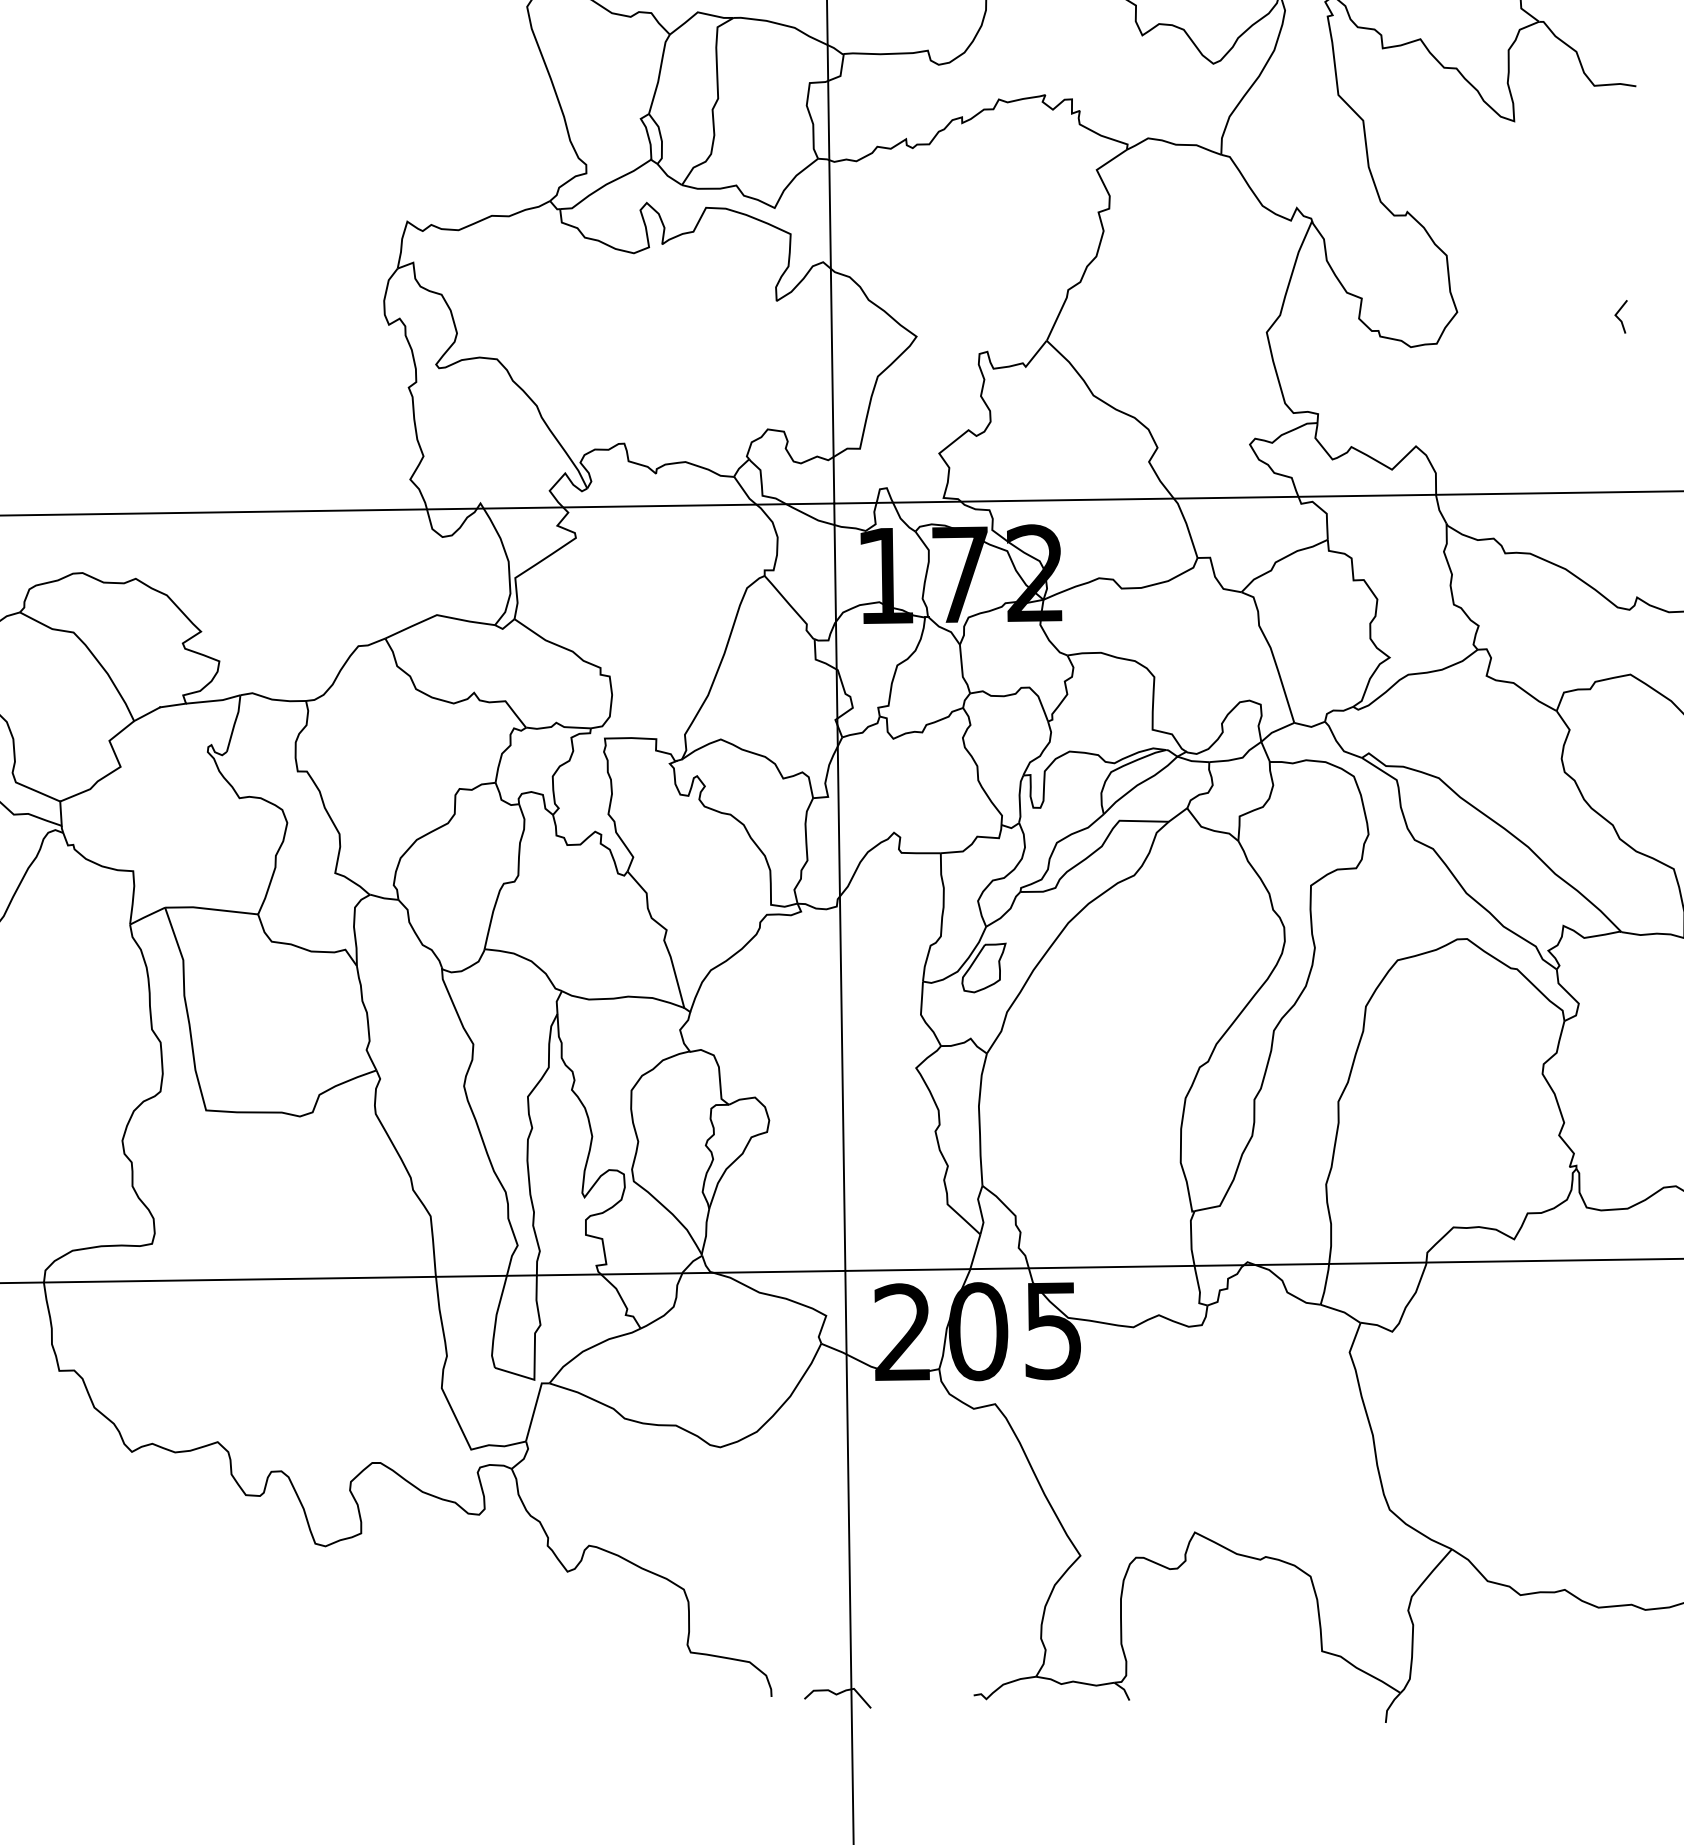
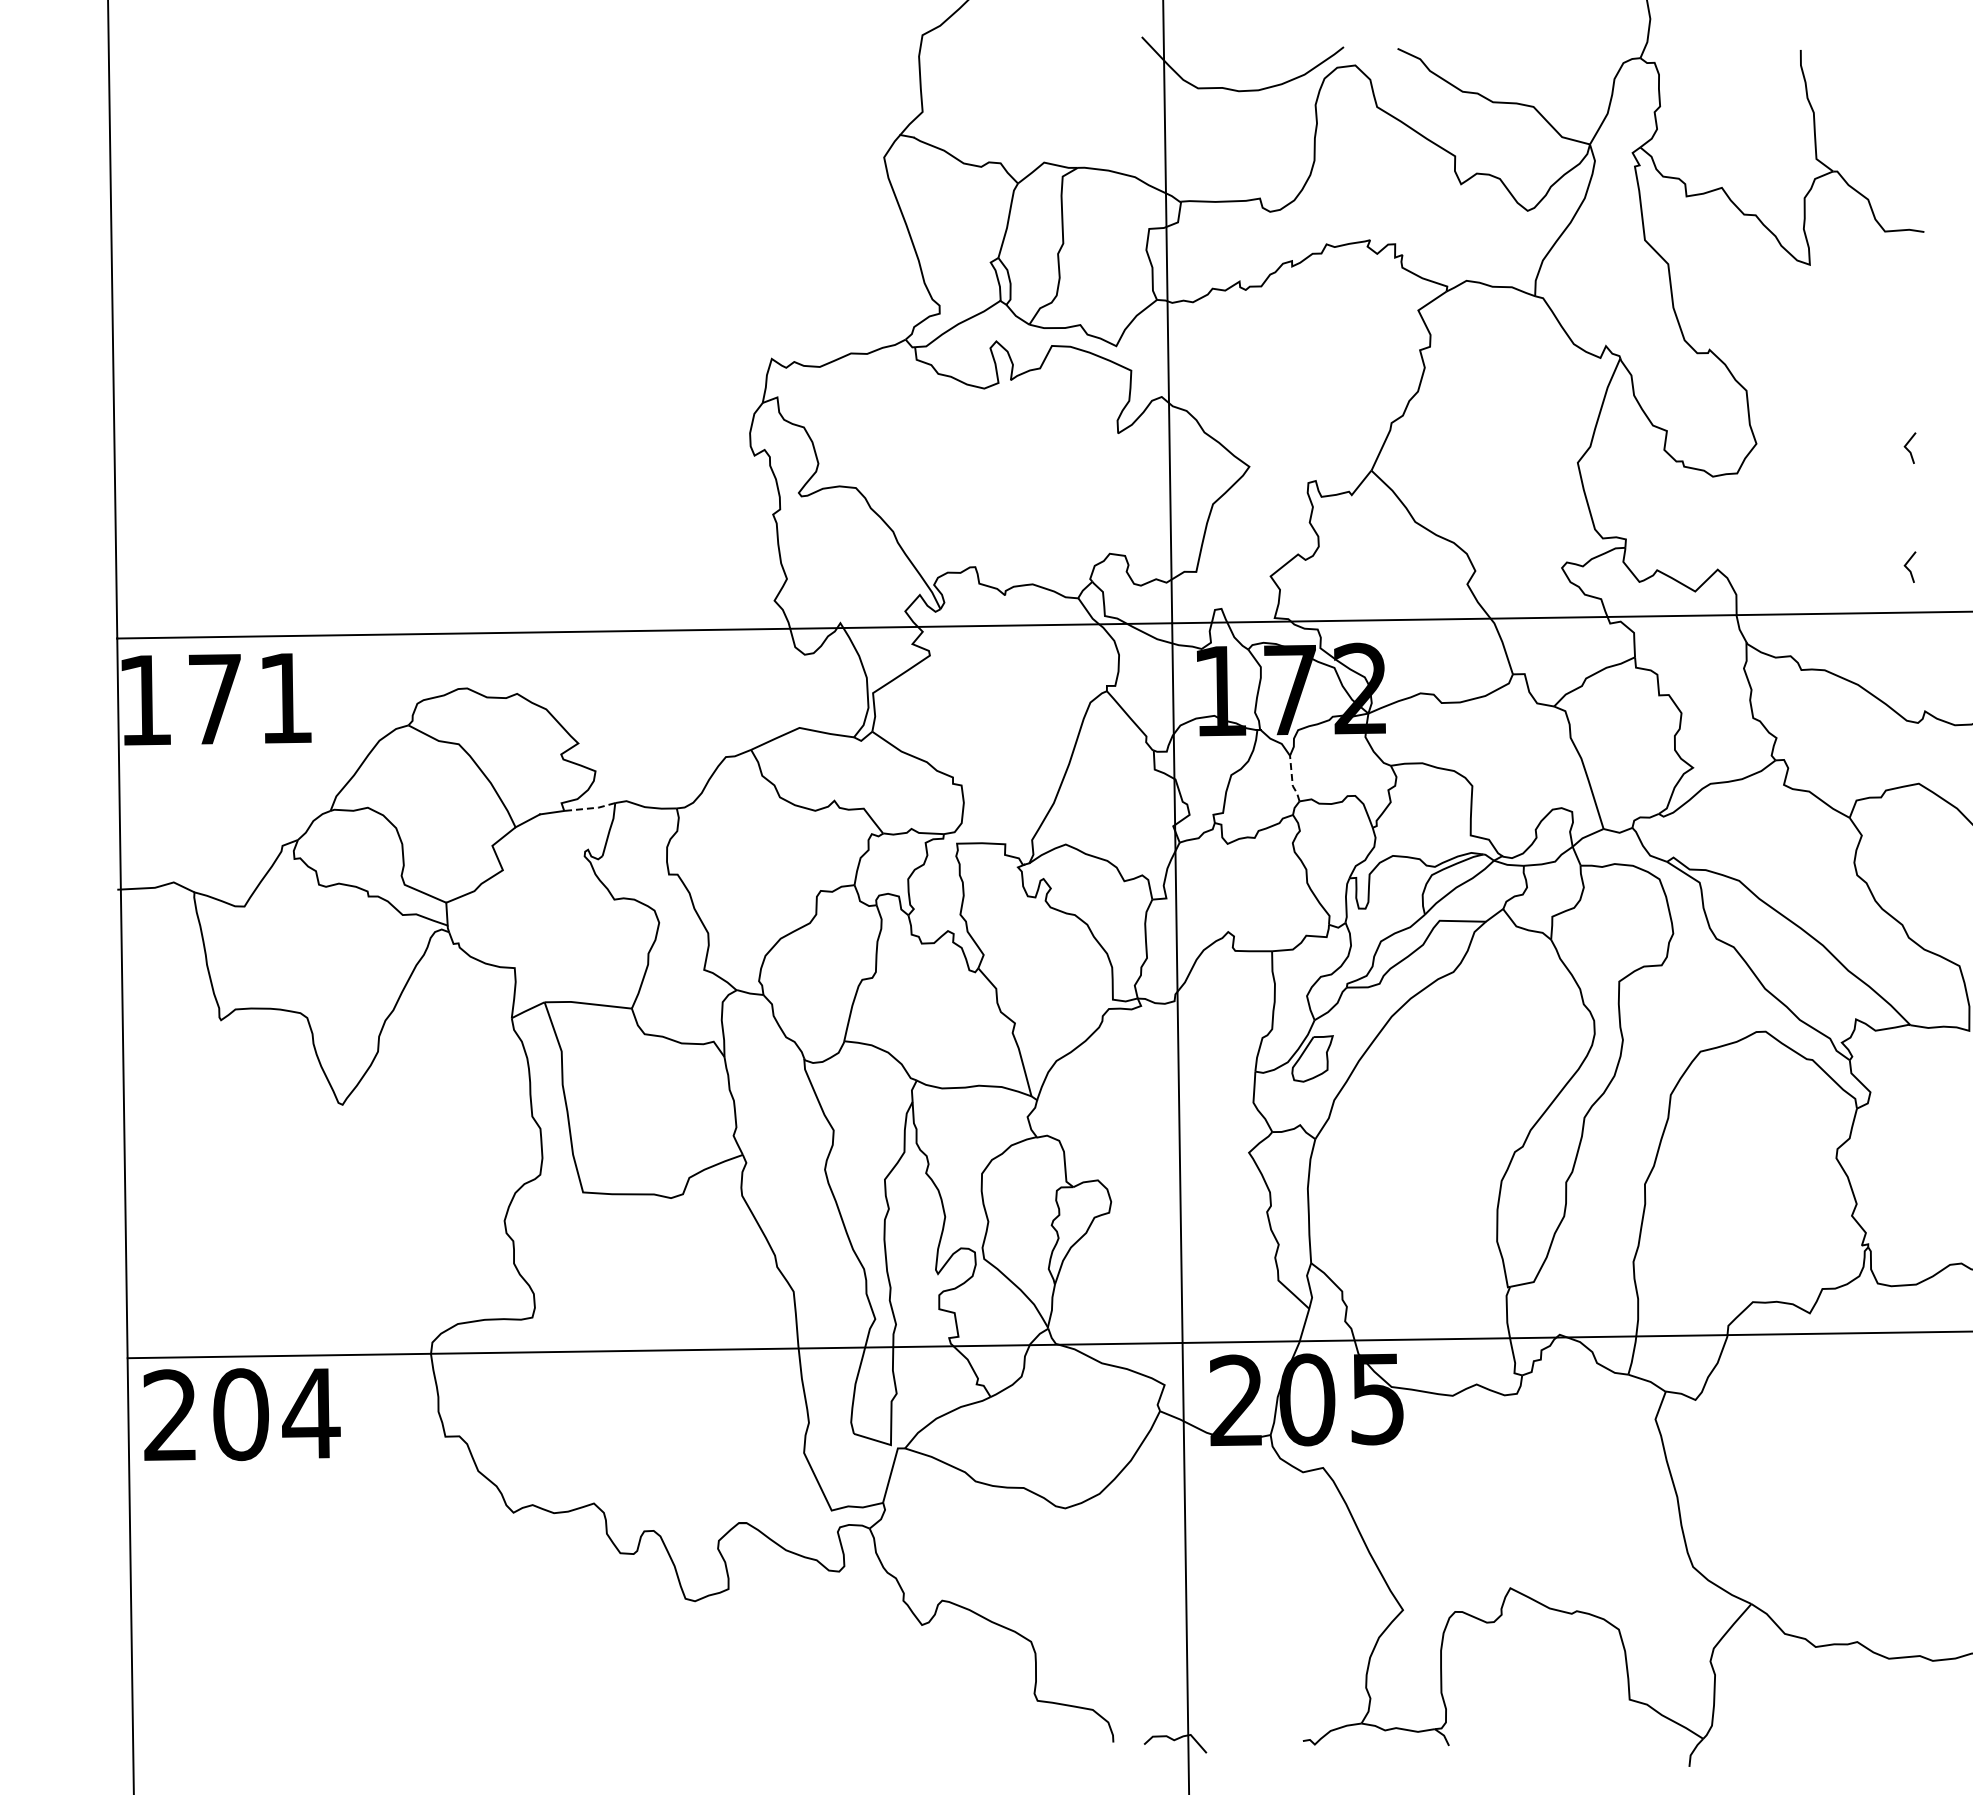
line: (1618, 444) -> (1907, 567), added
line: (962, 671) -> (1292, 780), solid -> dashed
line: (214, 701) -> (590, 808), solid -> dashed

